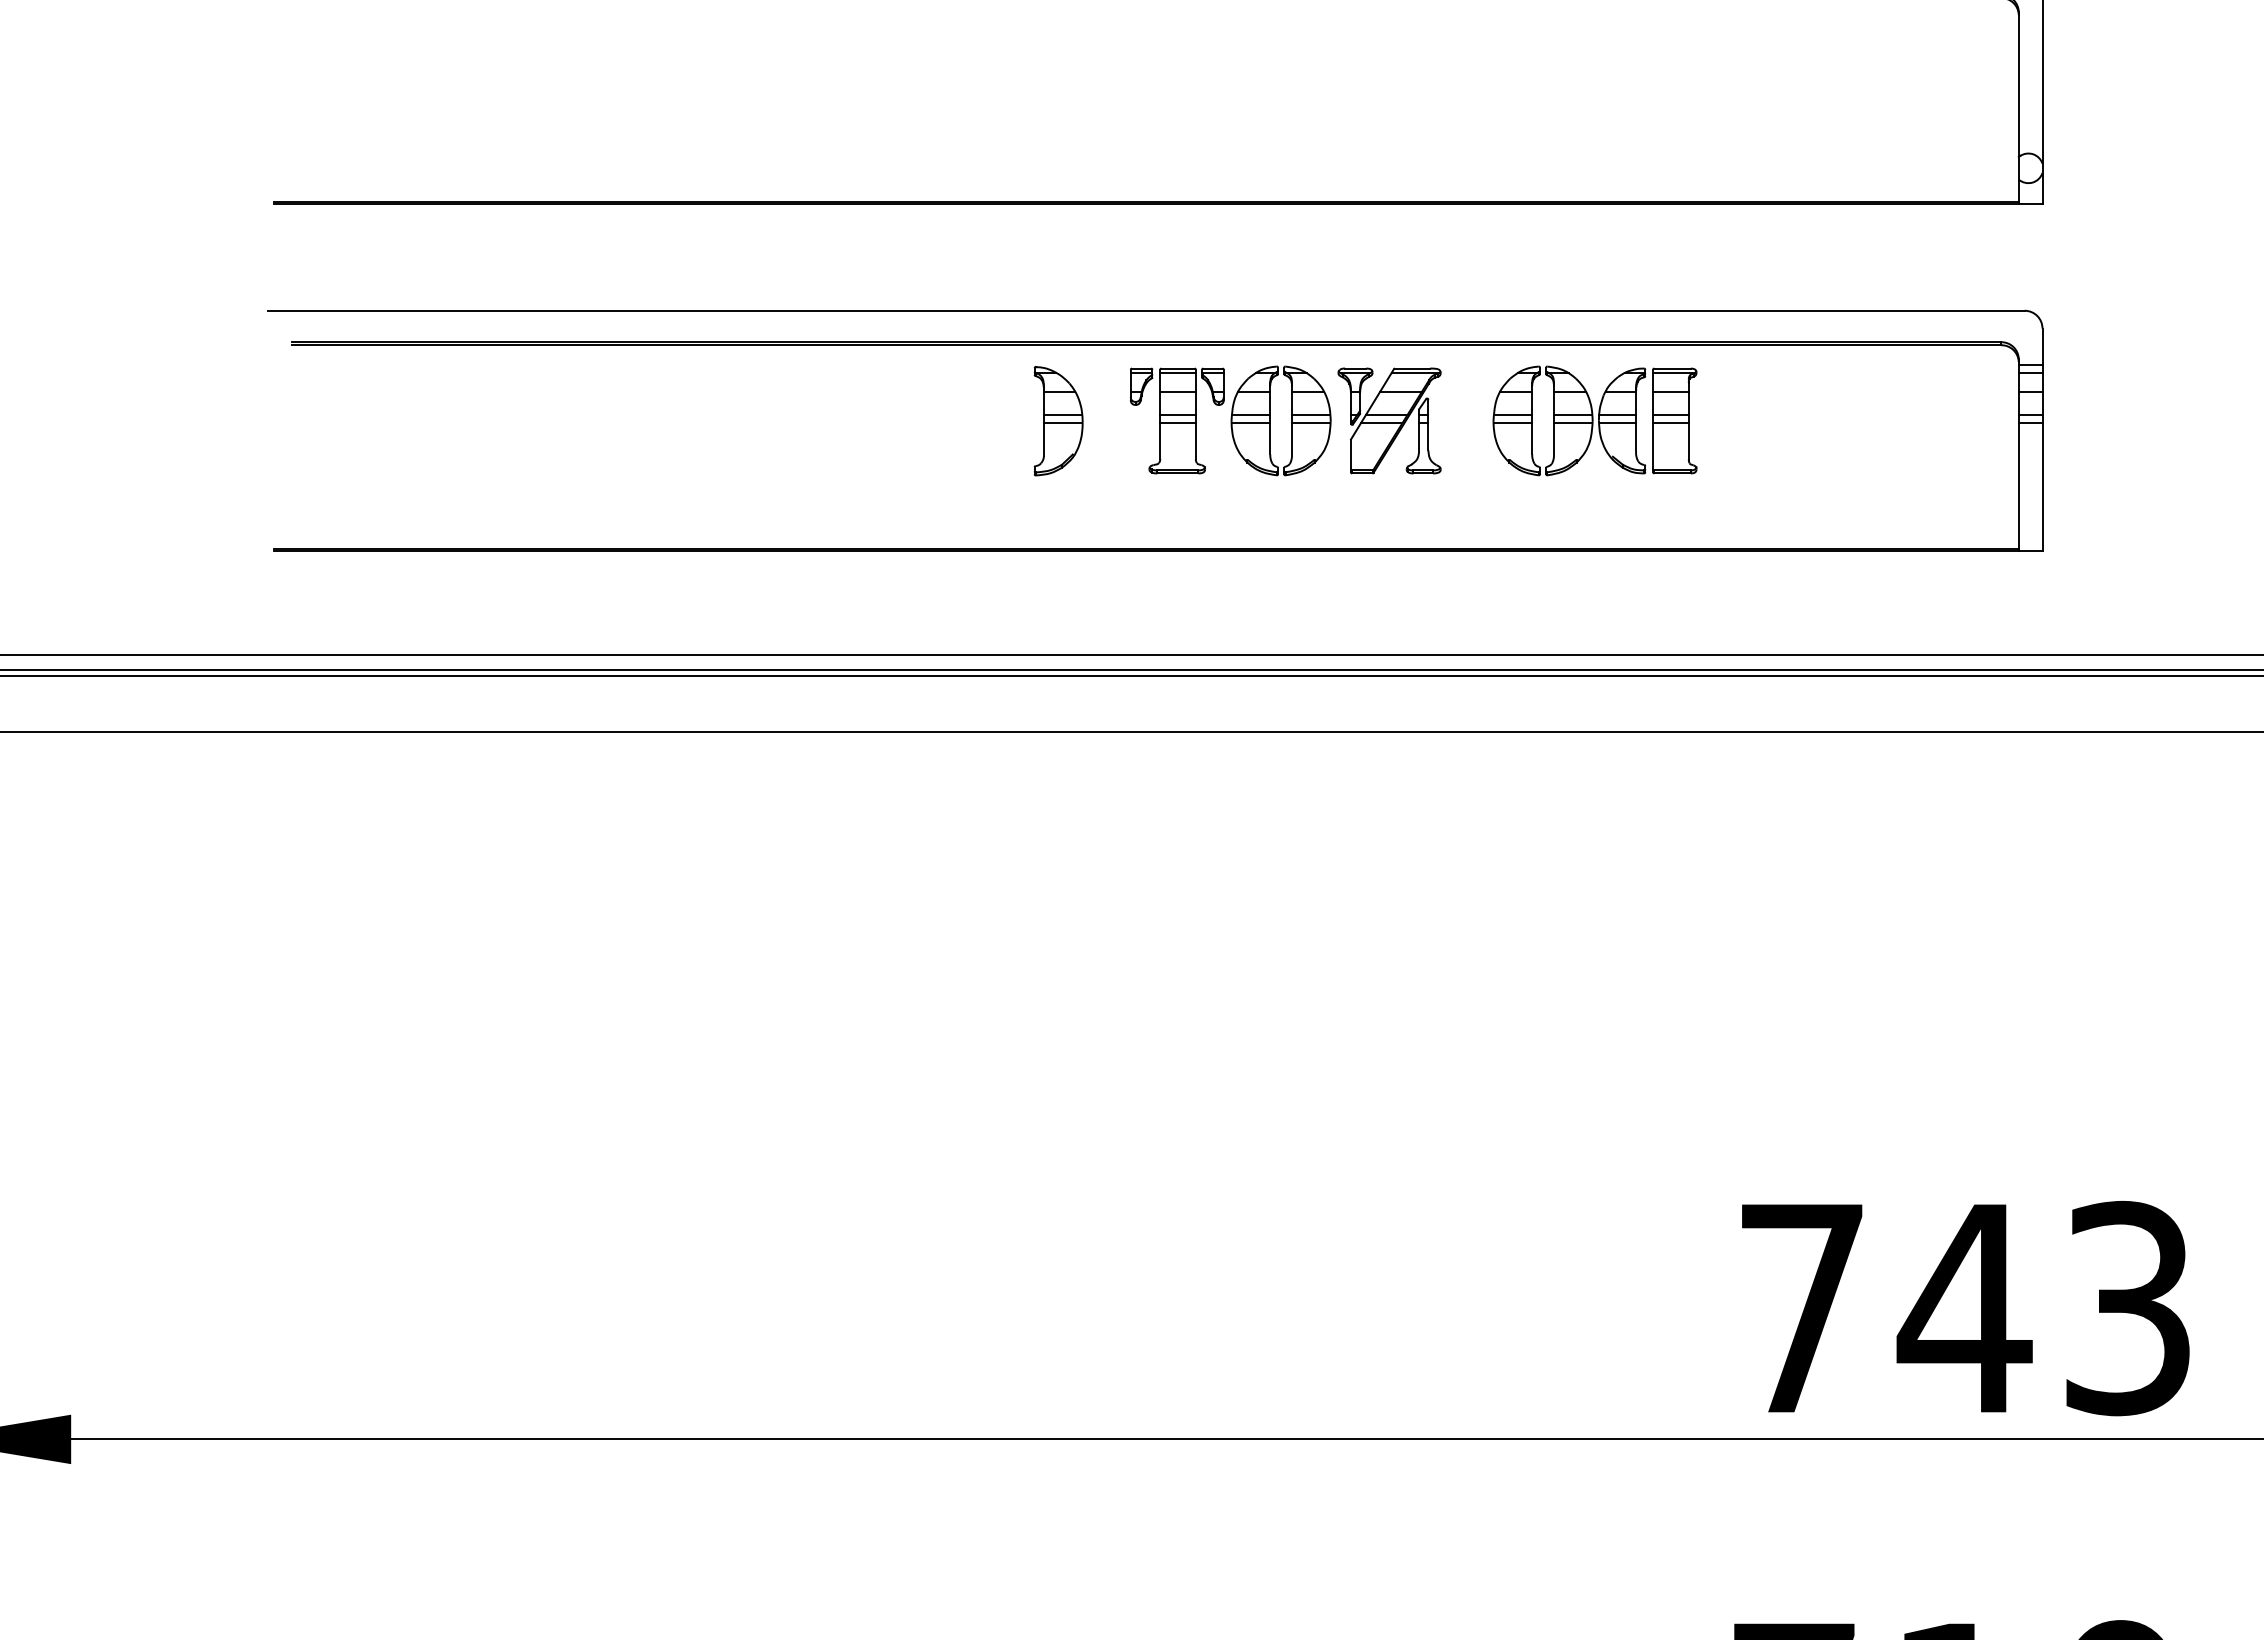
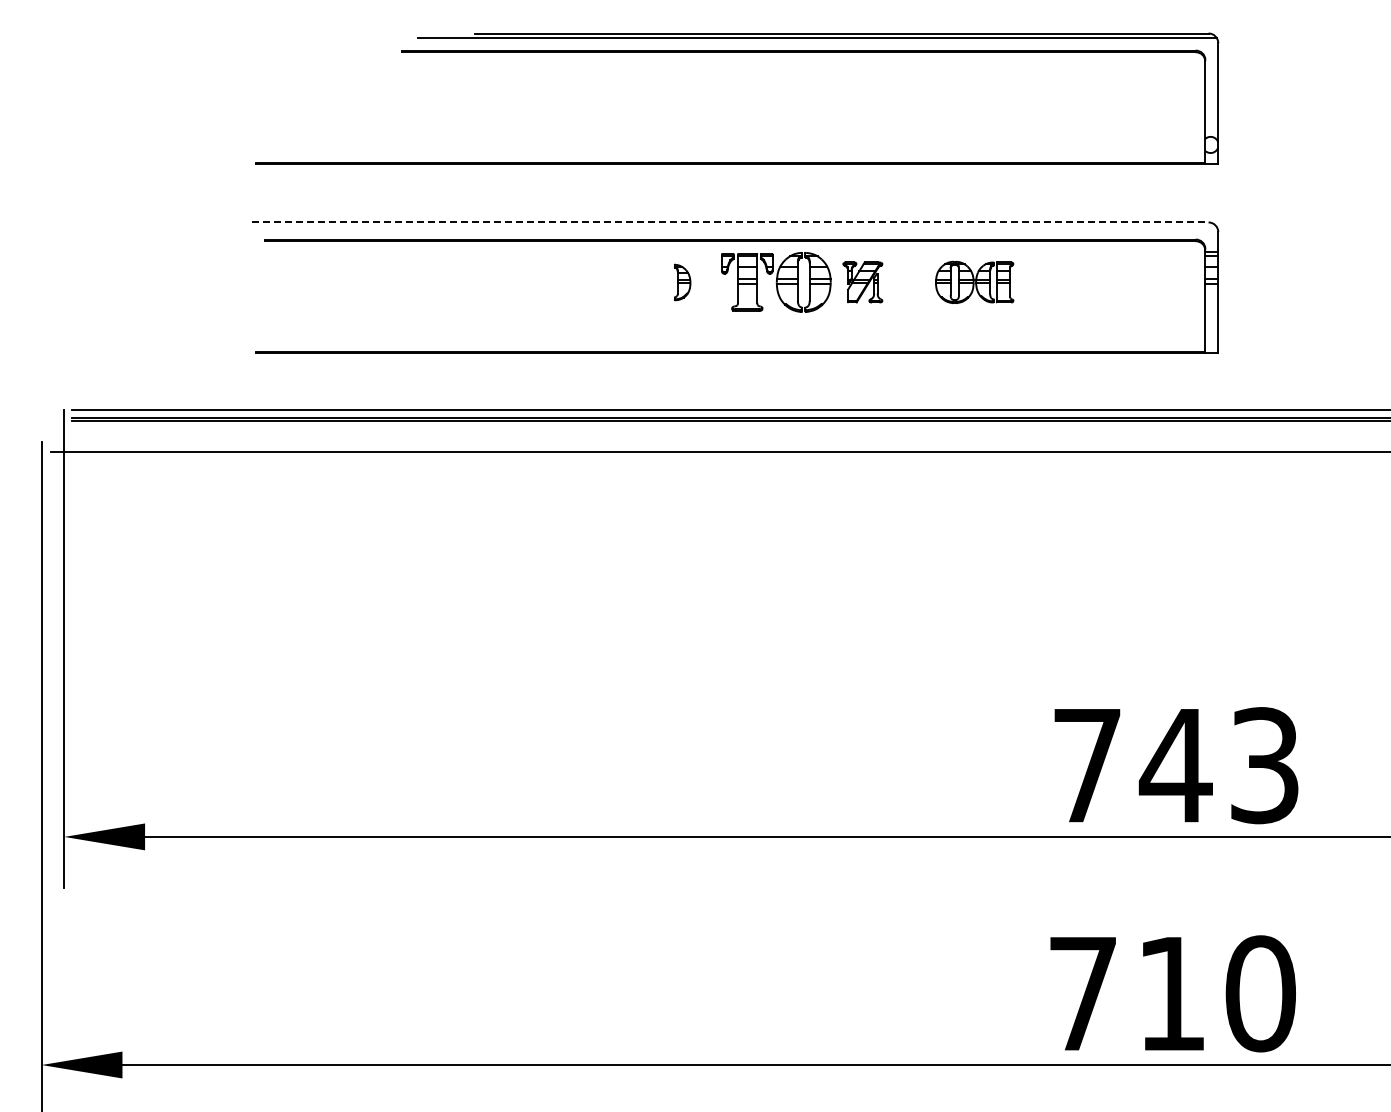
line: (1148, 310) -> (731, 222), solid -> dashed
part: (1058, 421) -> (682, 282), size x0.6
part: (1388, 421) -> (862, 282), size x0.7
part: (1594, 421) -> (974, 282), size x0.7

